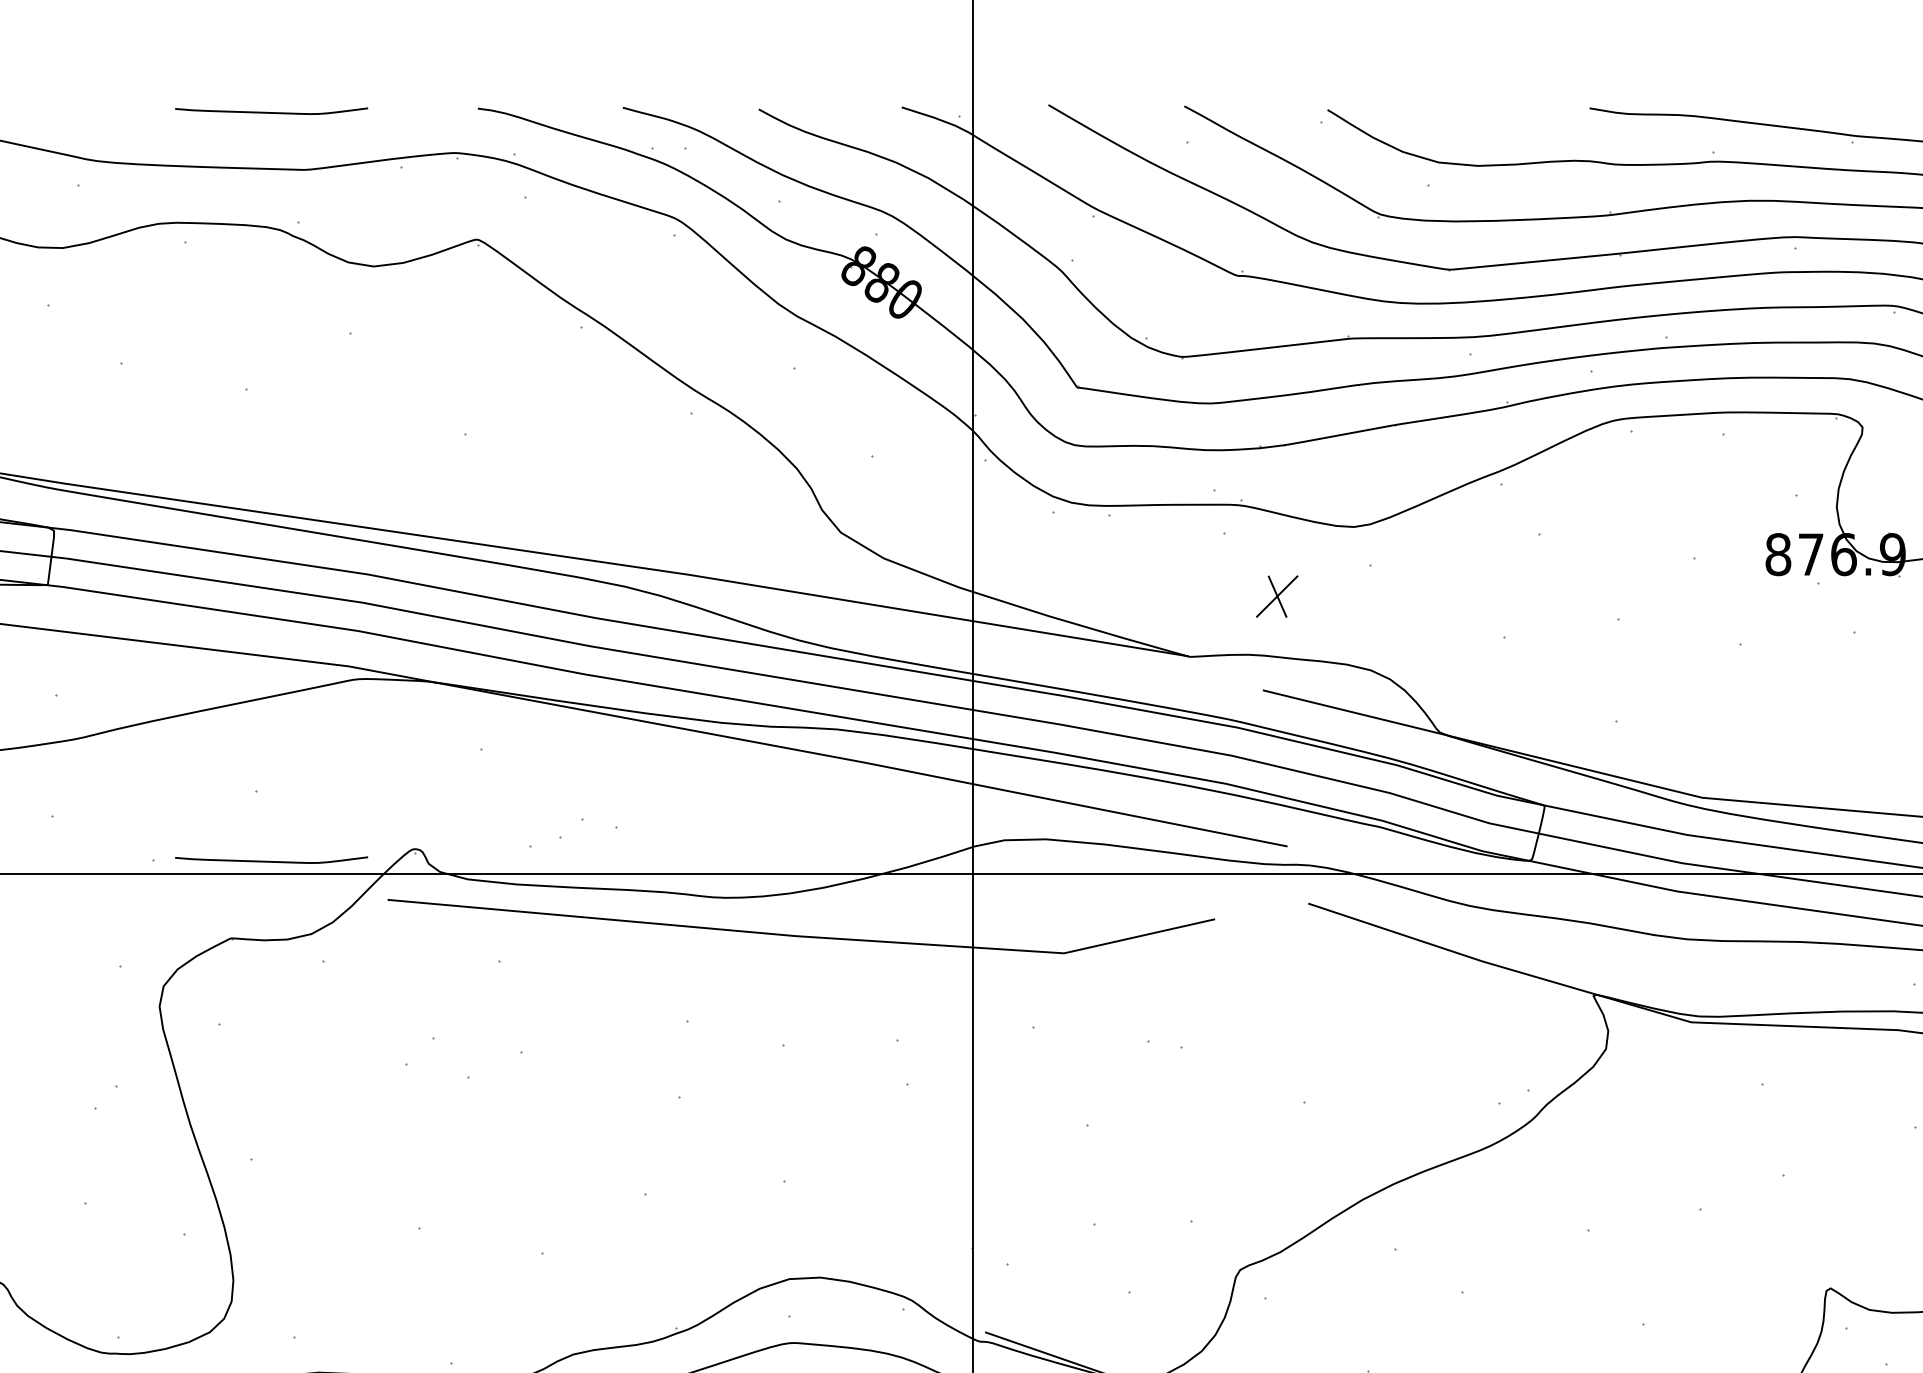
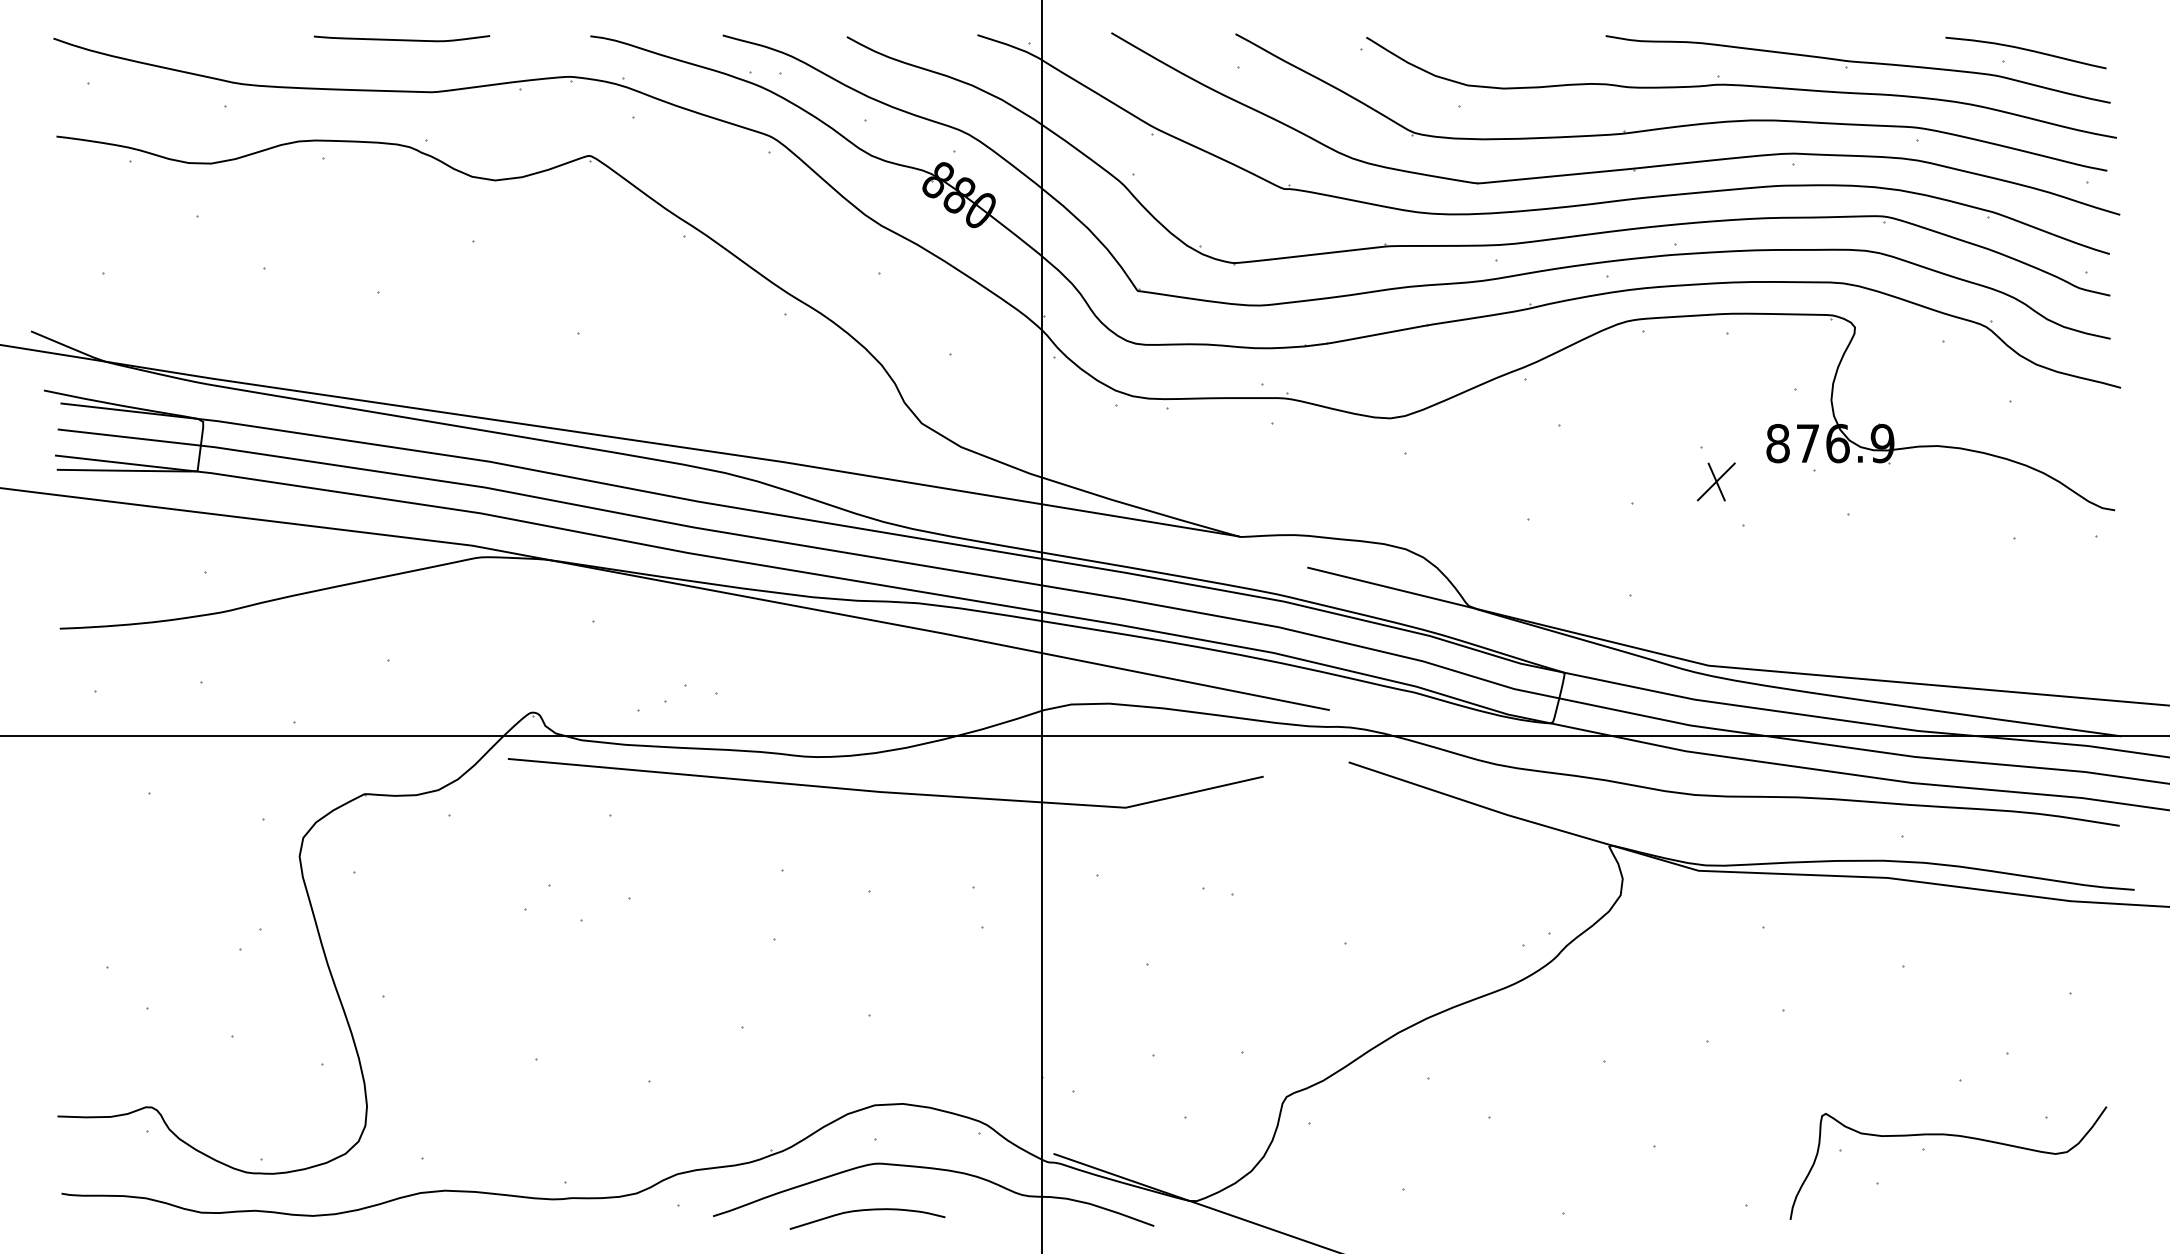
part: (1276, 596) -> (1715, 481), moved
curve: (271, 861) -> (401, 723), removed

